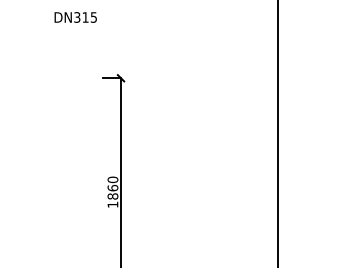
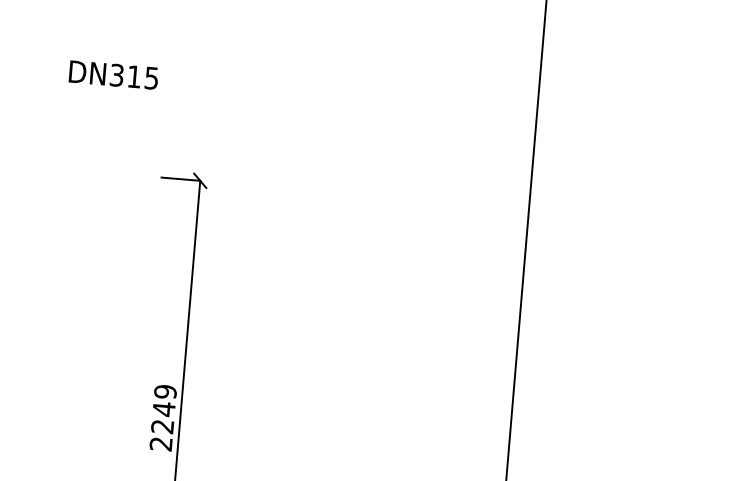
text: (75, 17) -> (113, 75), moved
text: (112, 191) -> (162, 416), 1860 -> 2249

